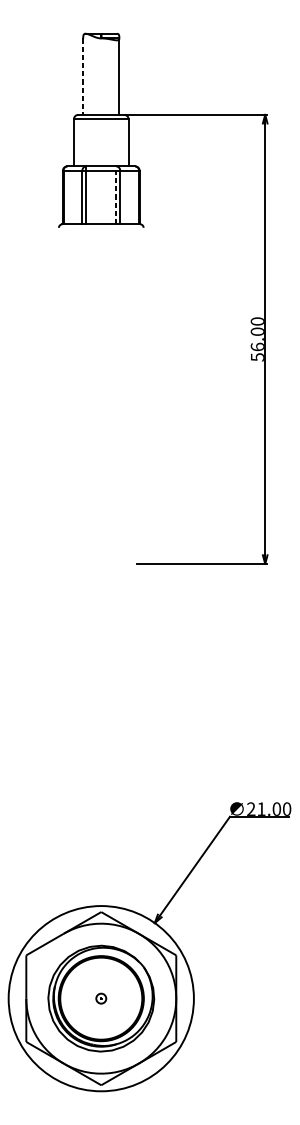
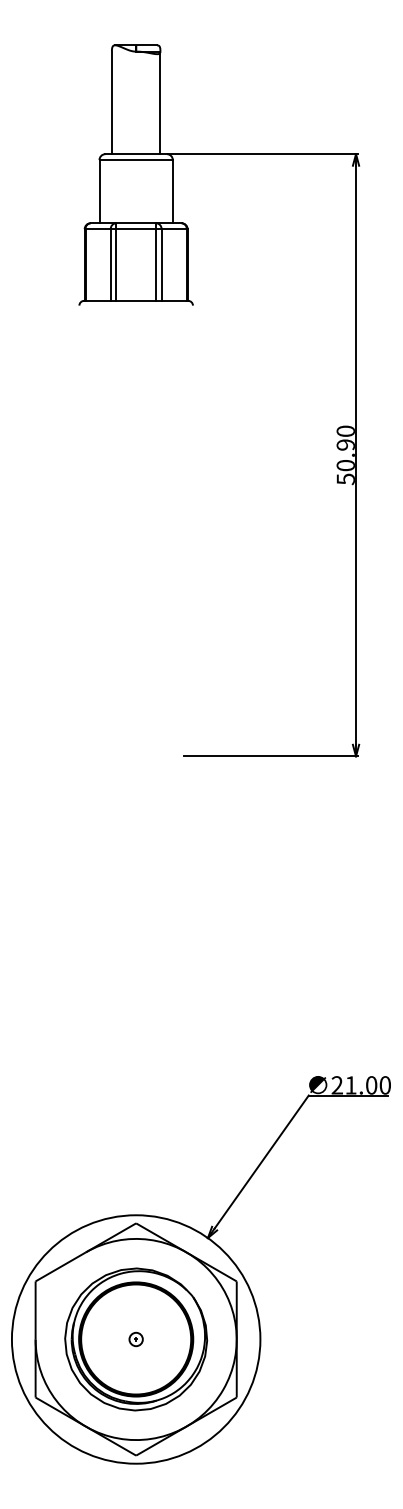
line: (82, 77) -> (111, 103), dashed -> solid
line: (116, 195) -> (156, 262), dashed -> solid
text: (257, 339) -> (345, 455), 56.00 -> 50.90

